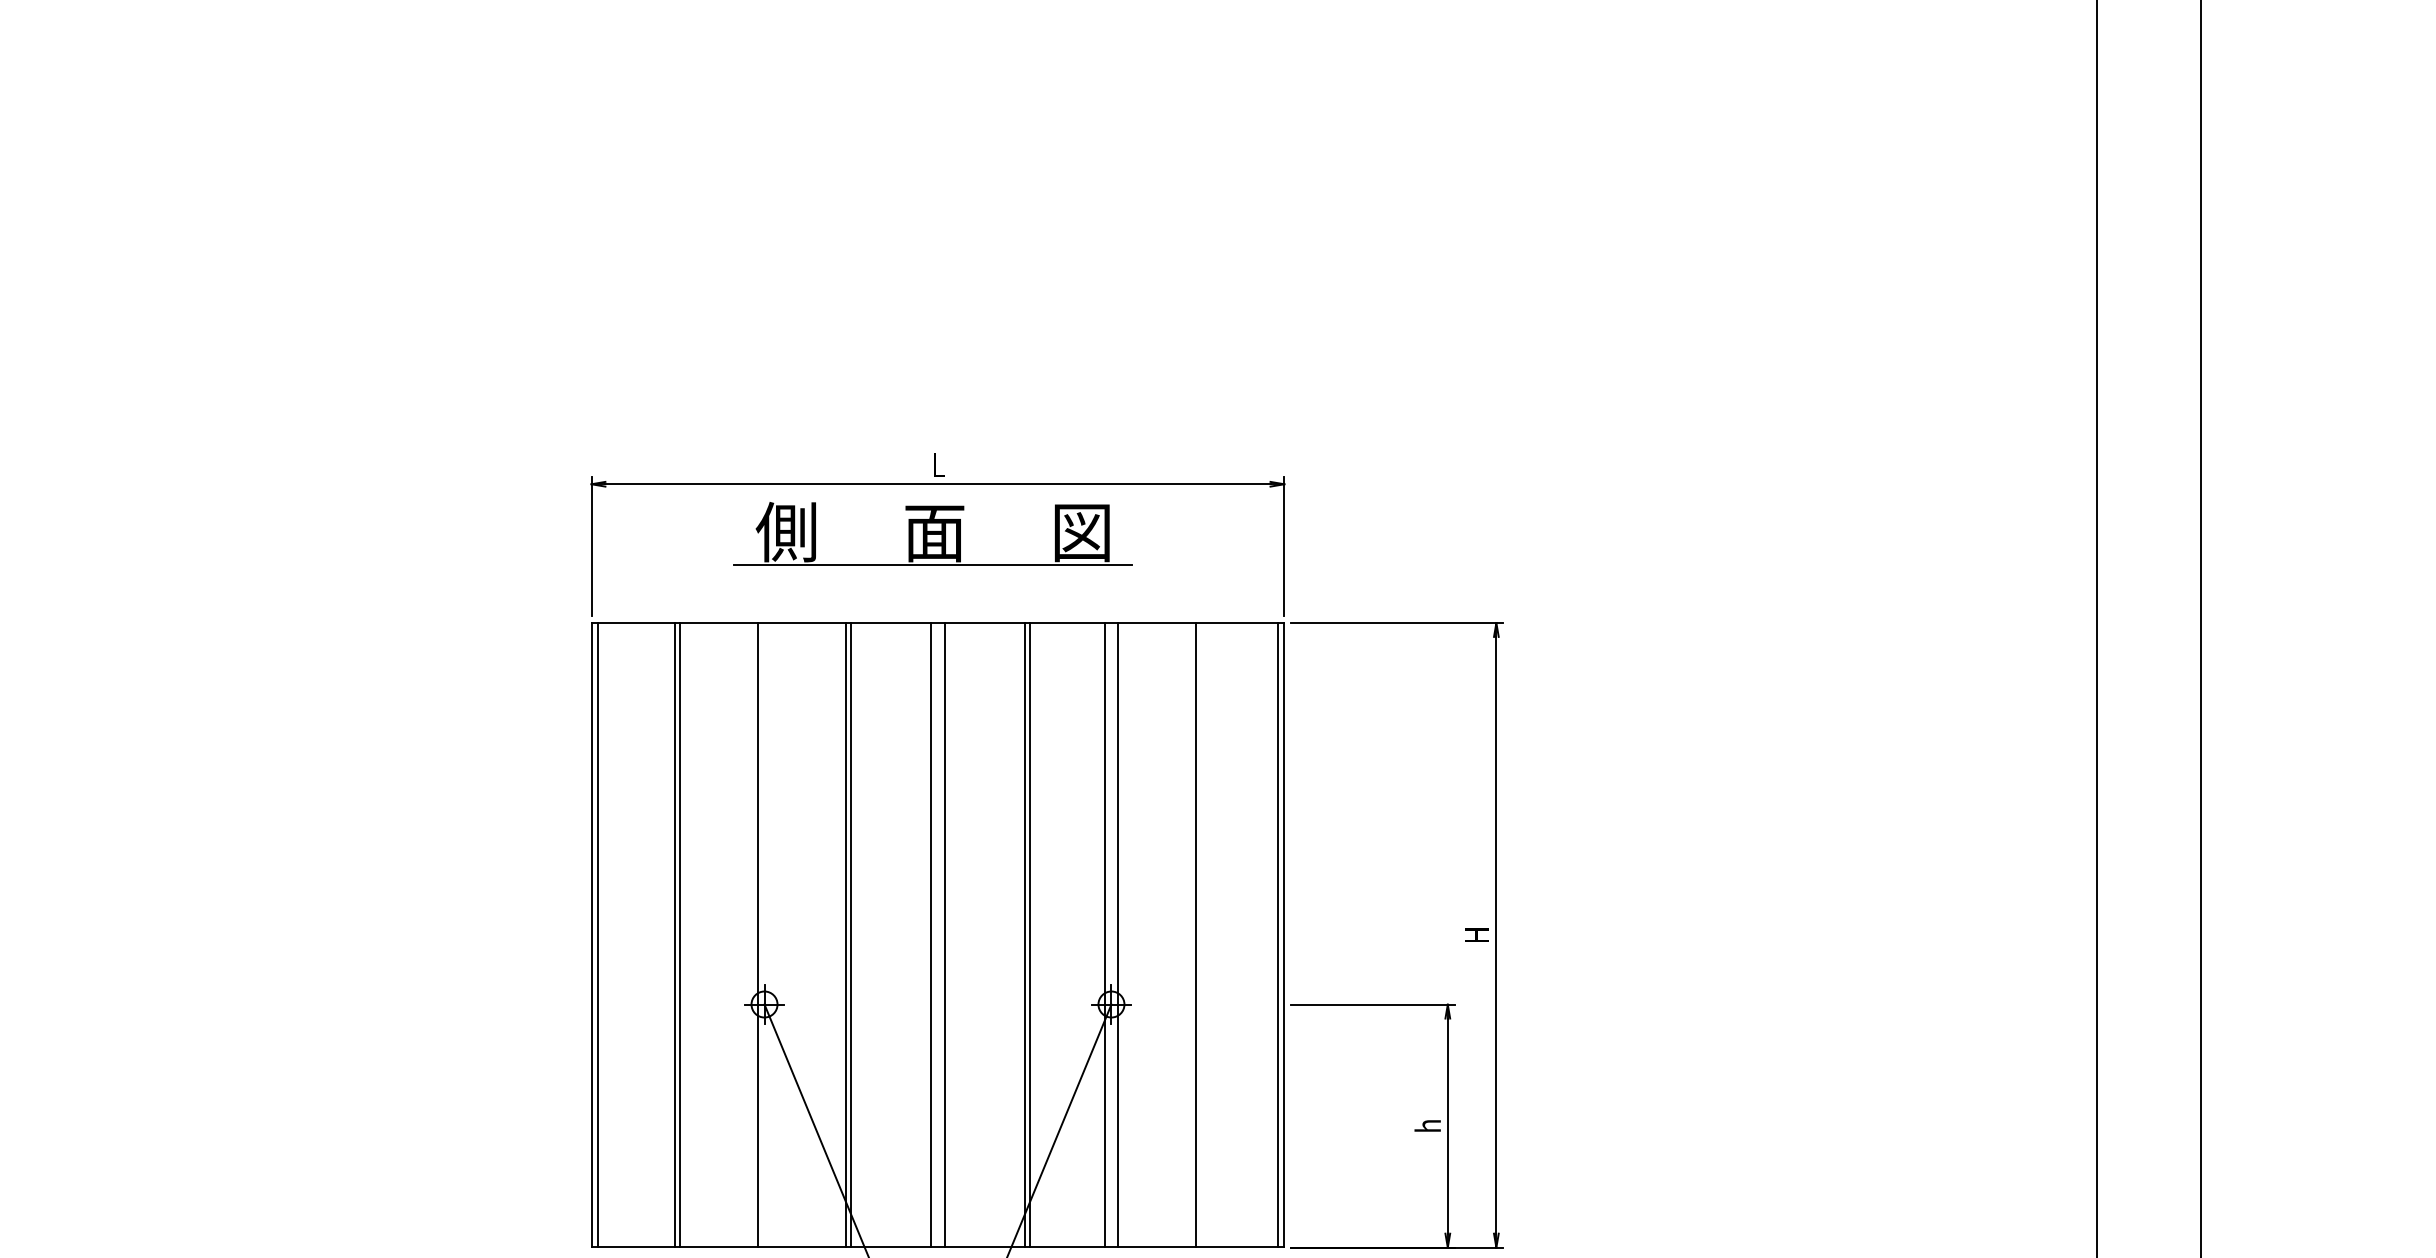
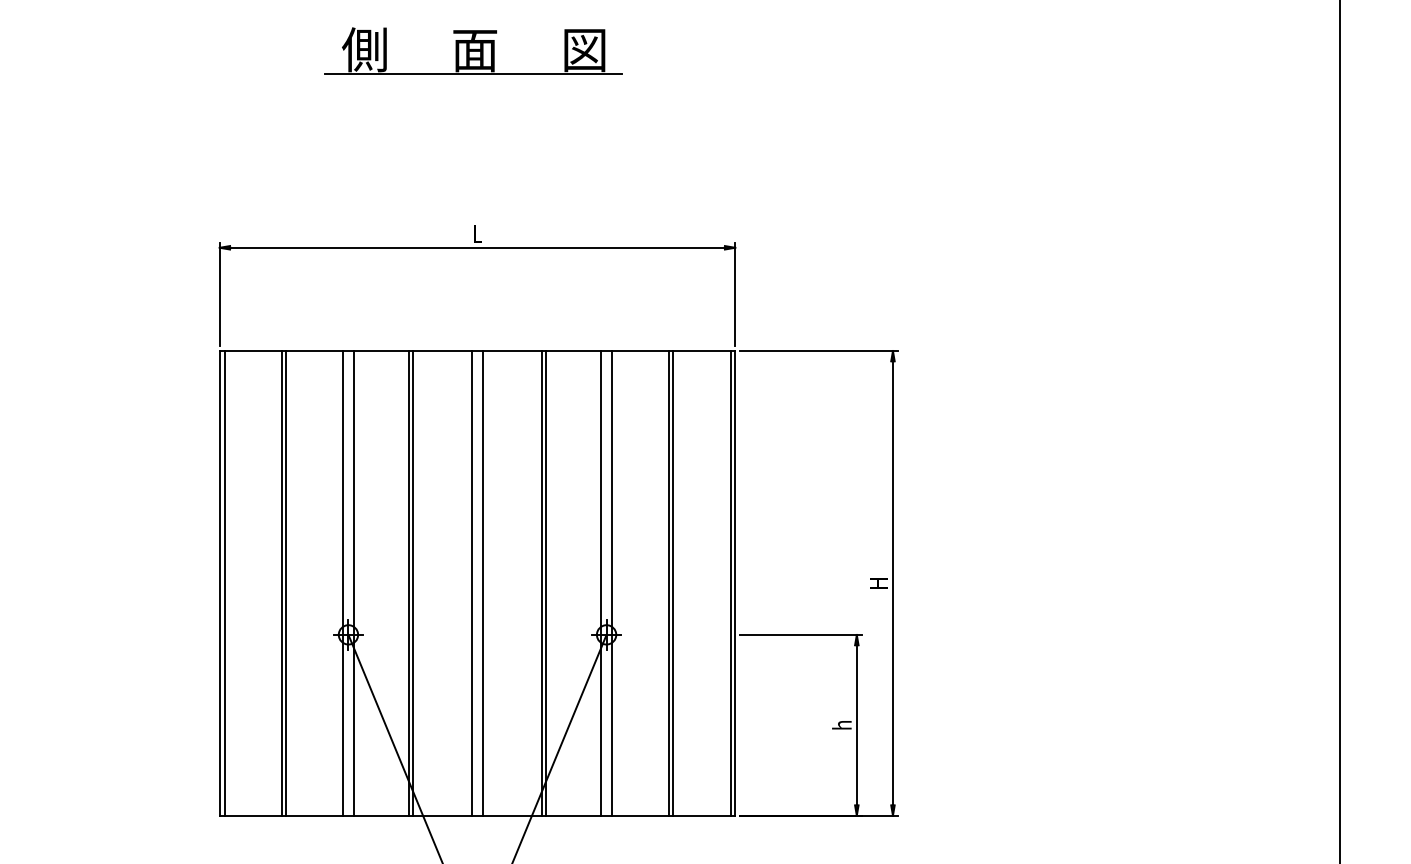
part: (932, 533) -> (473, 50), moved
line: (771, 934) -> (353, 582), added
line: (1200, 934) -> (672, 582), added

